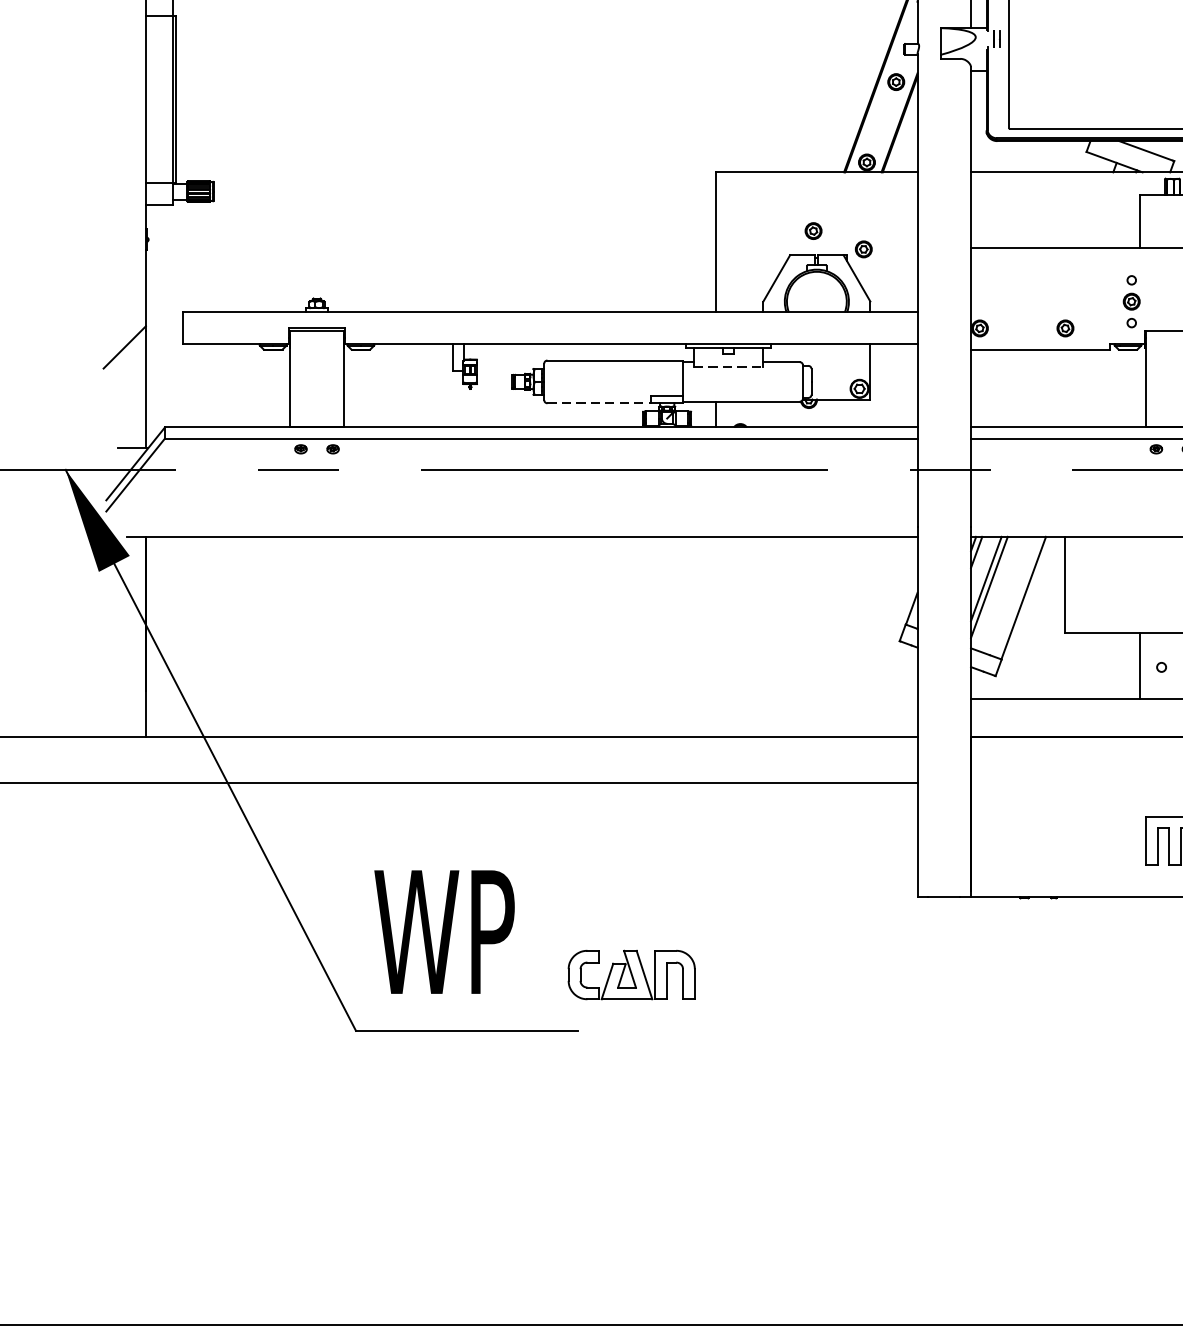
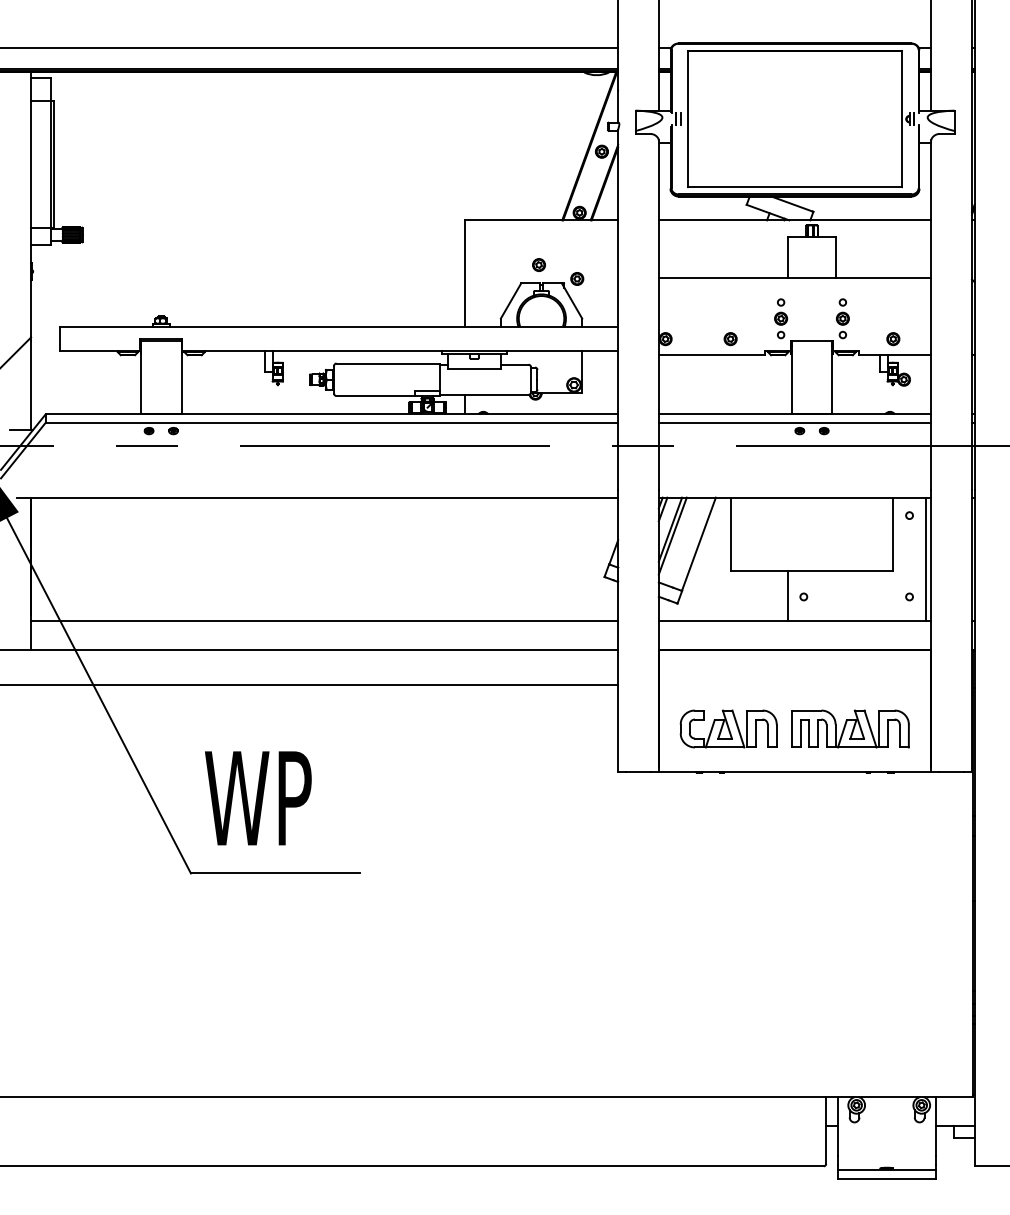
line: (728, 367) -> (474, 368), dashed -> solid
line: (599, 403) -> (376, 396), dashed -> solid
line: (531, 699) -> (324, 621), added
part: (631, 974) -> (728, 728), moved

